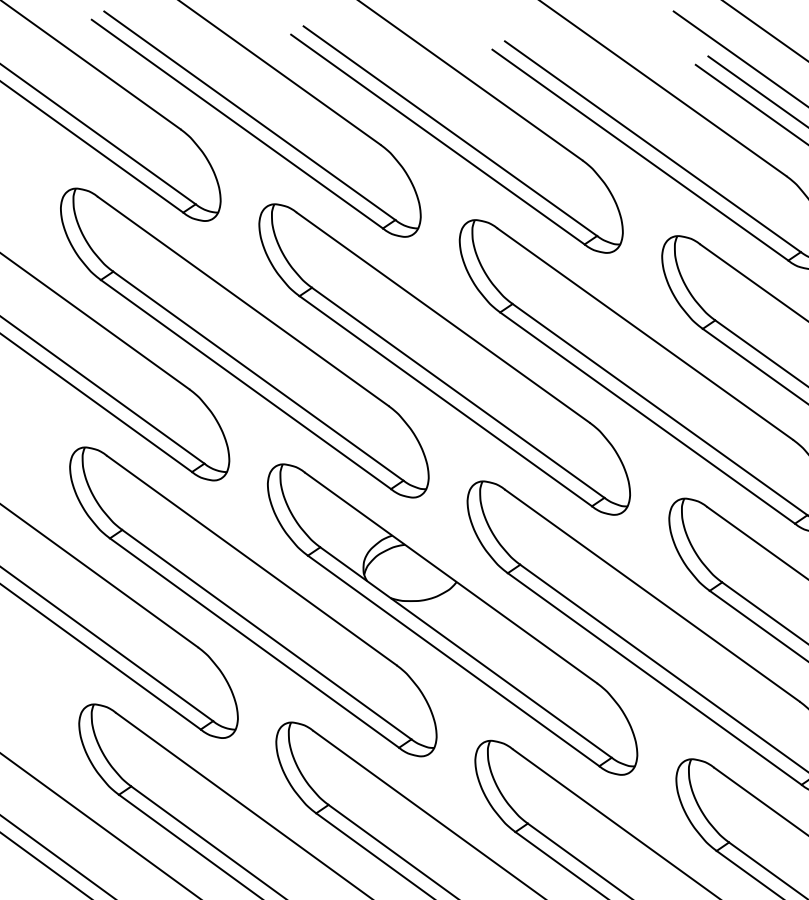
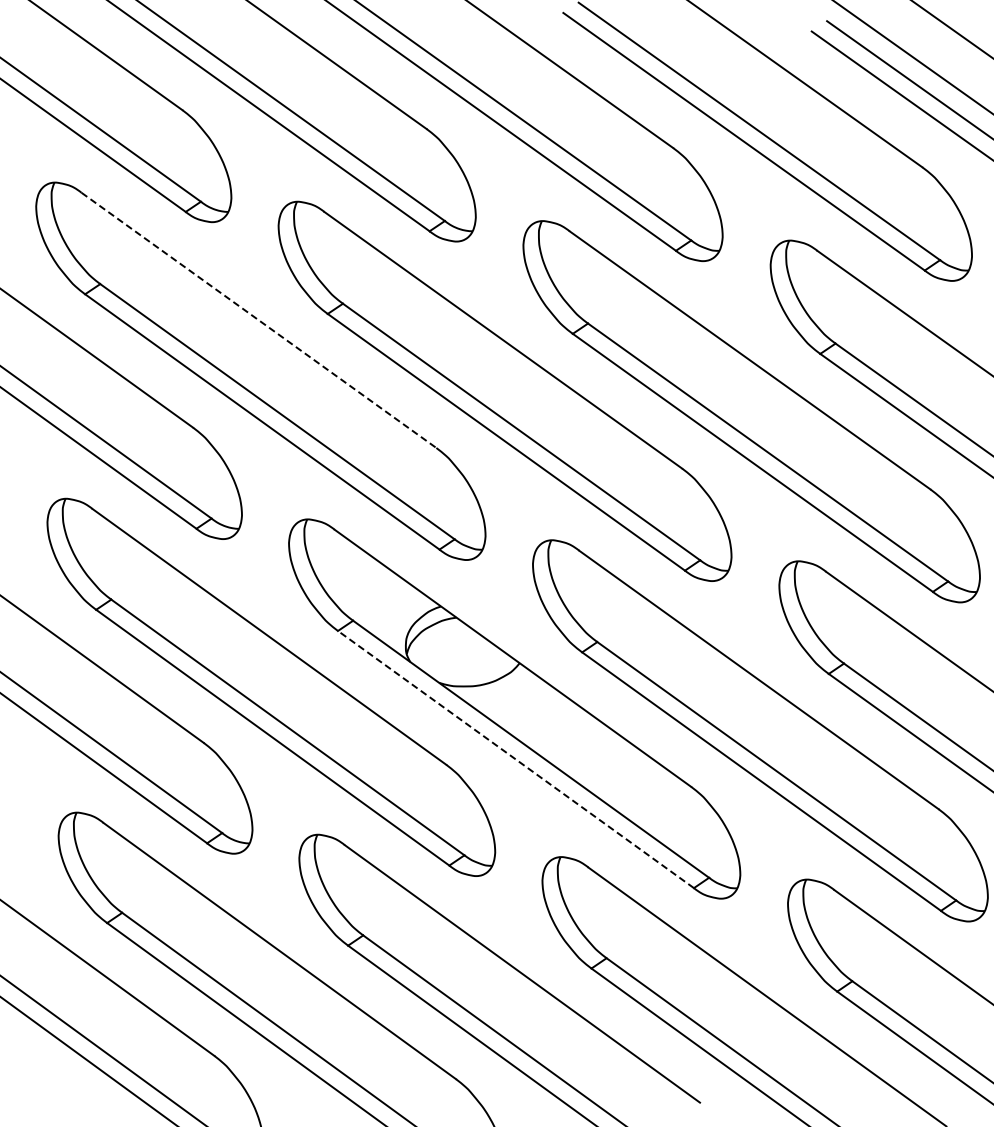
line: (242, 301) -> (258, 320), solid -> dashed
line: (453, 660) -> (515, 759), solid -> dashed

